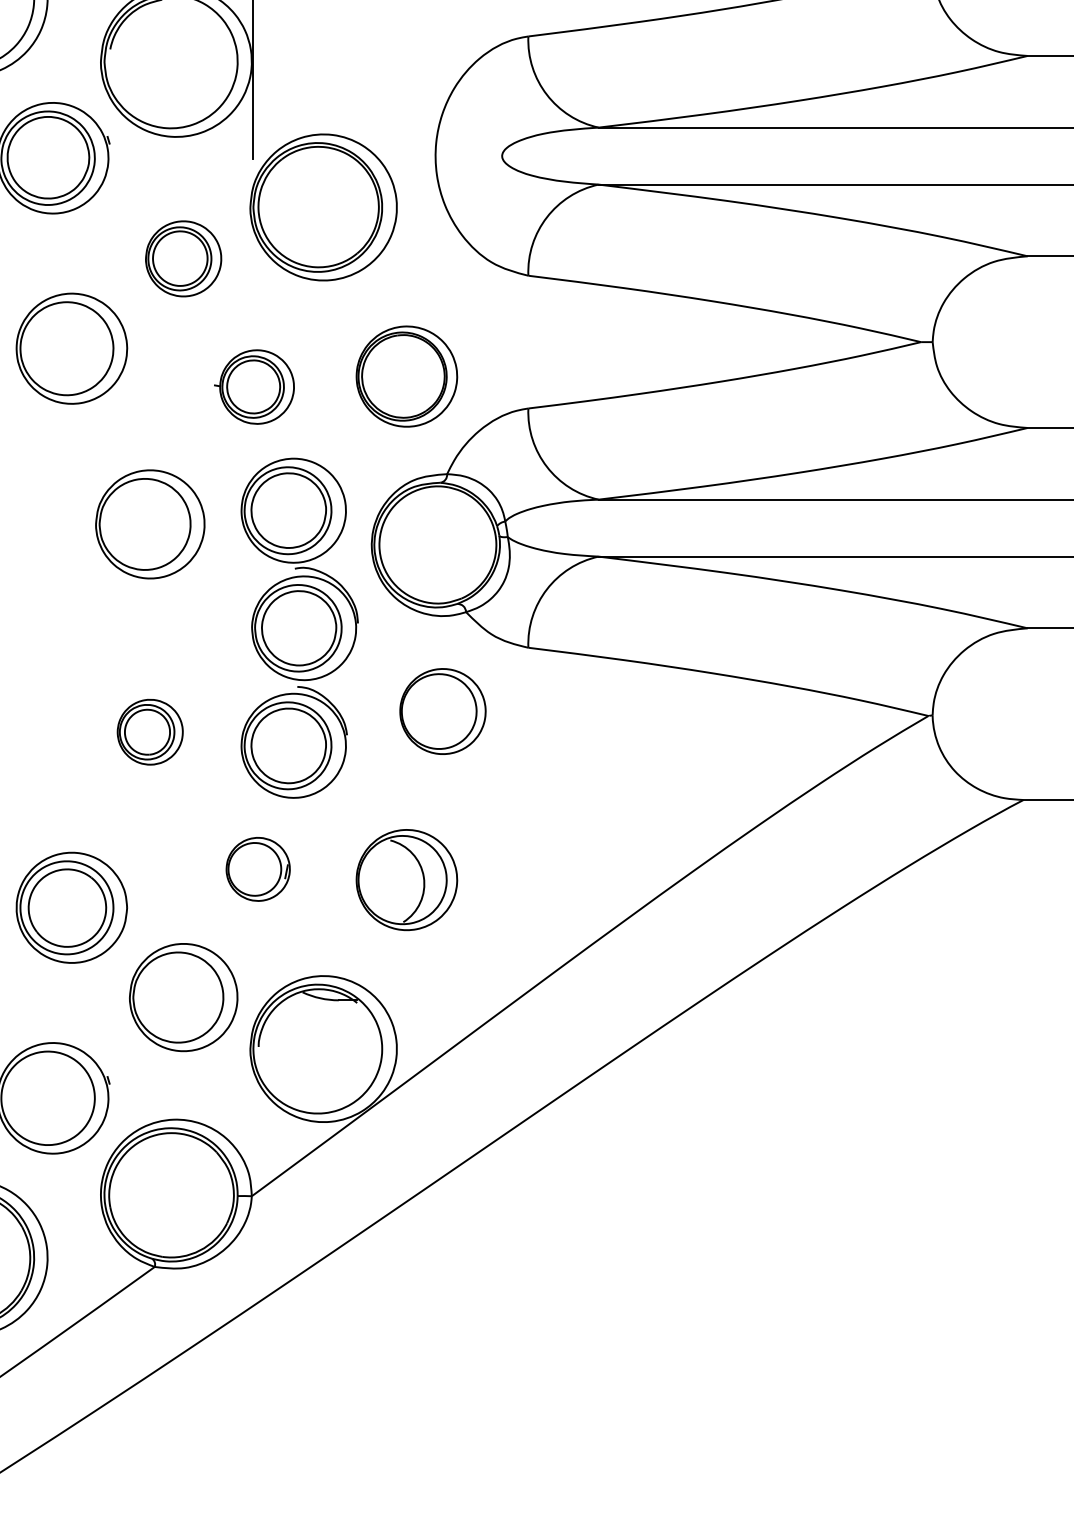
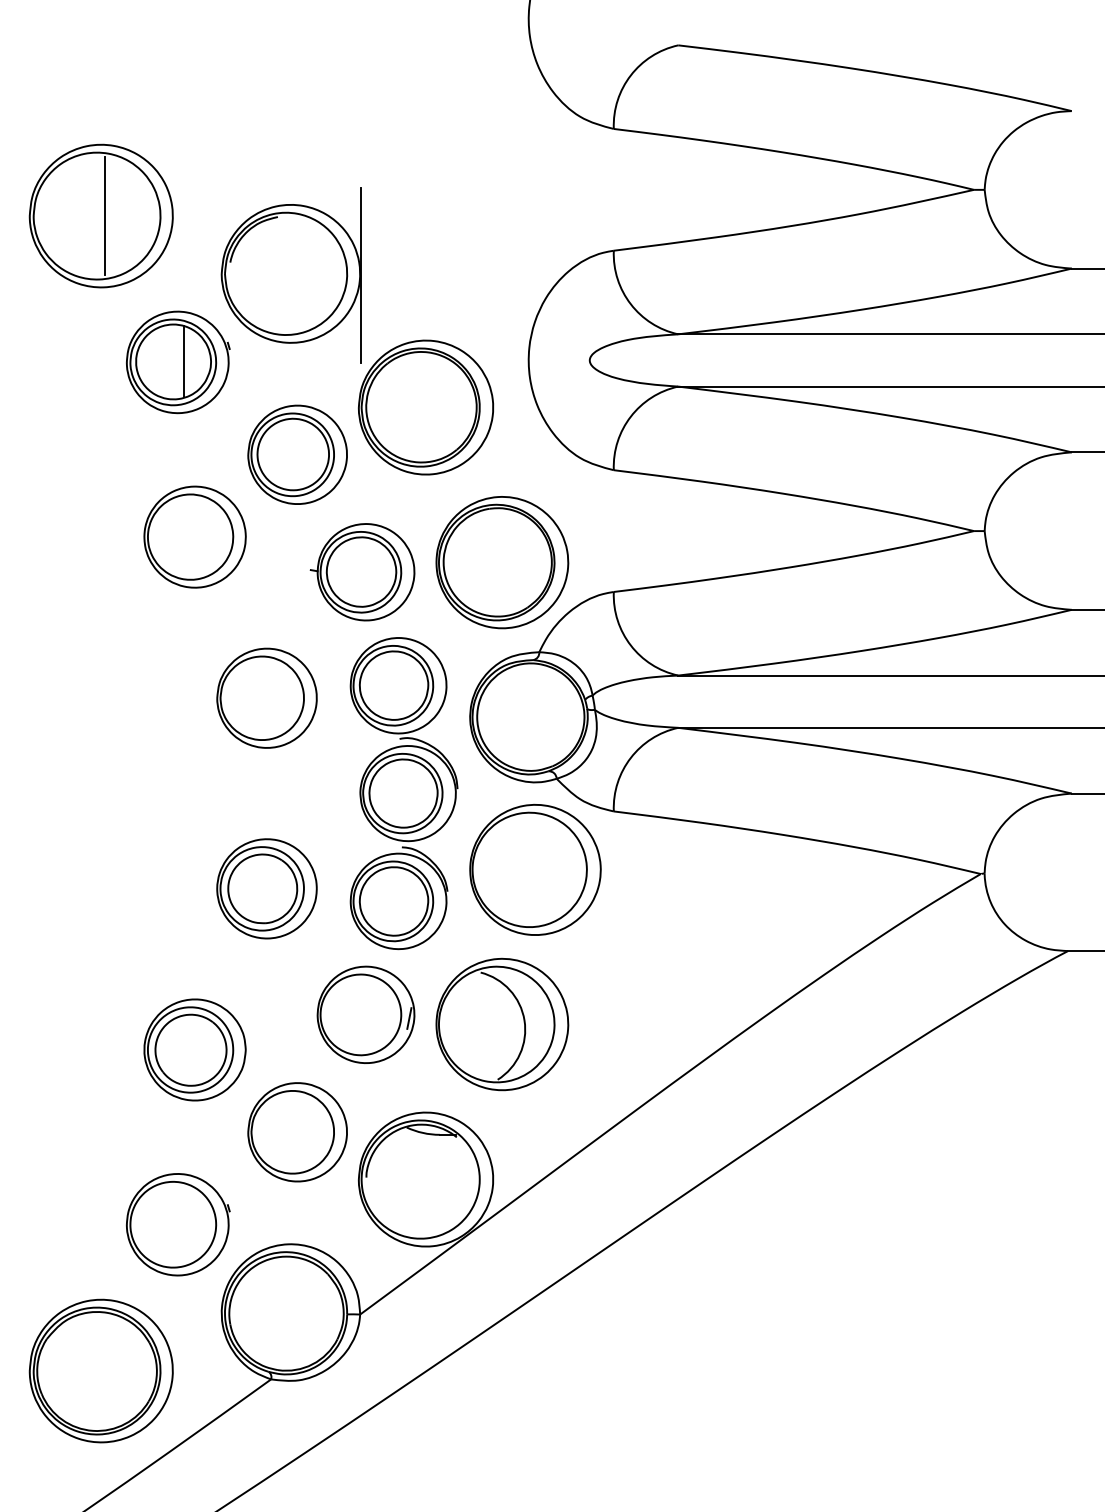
line: (60, 157) -> (184, 361), added
part: (183, 258) -> (297, 454), size x1.43
part: (407, 376) -> (502, 562), size x1.43
part: (254, 387) -> (362, 572), size x1.43
part: (442, 711) -> (535, 869), size x1.67
part: (149, 731) -> (266, 888), size x1.67
part: (257, 869) -> (365, 1014), size x1.67
part: (407, 880) -> (502, 1024), size x1.43

